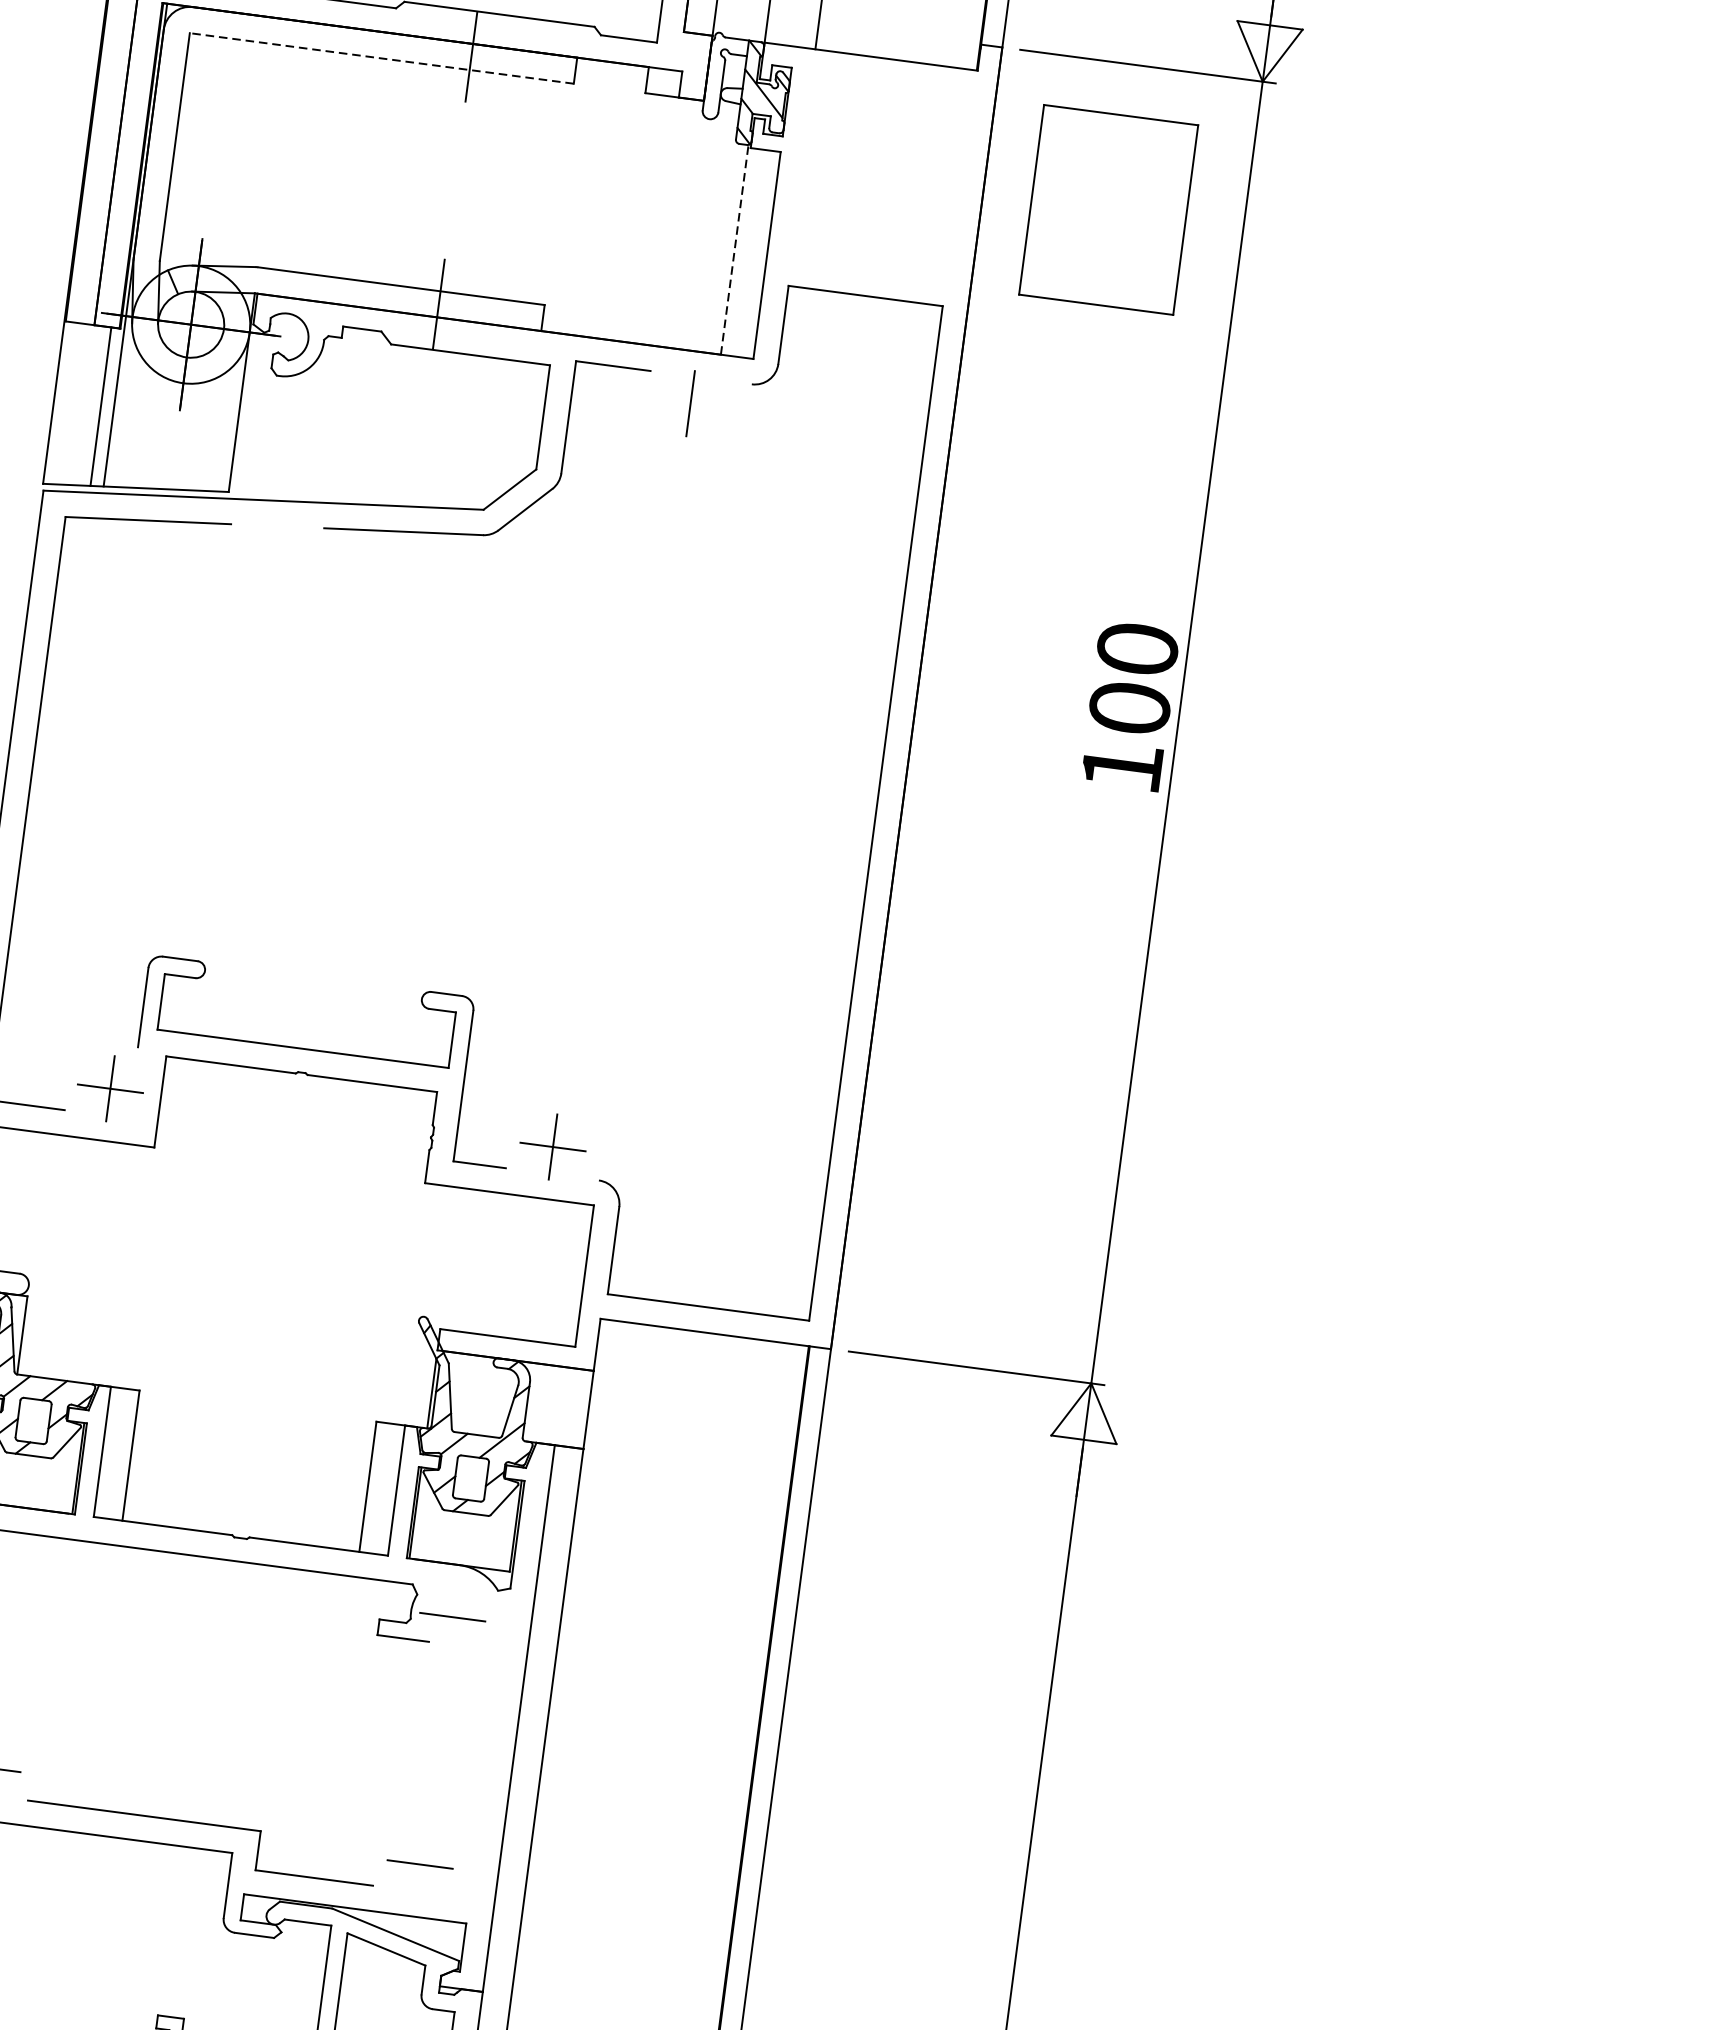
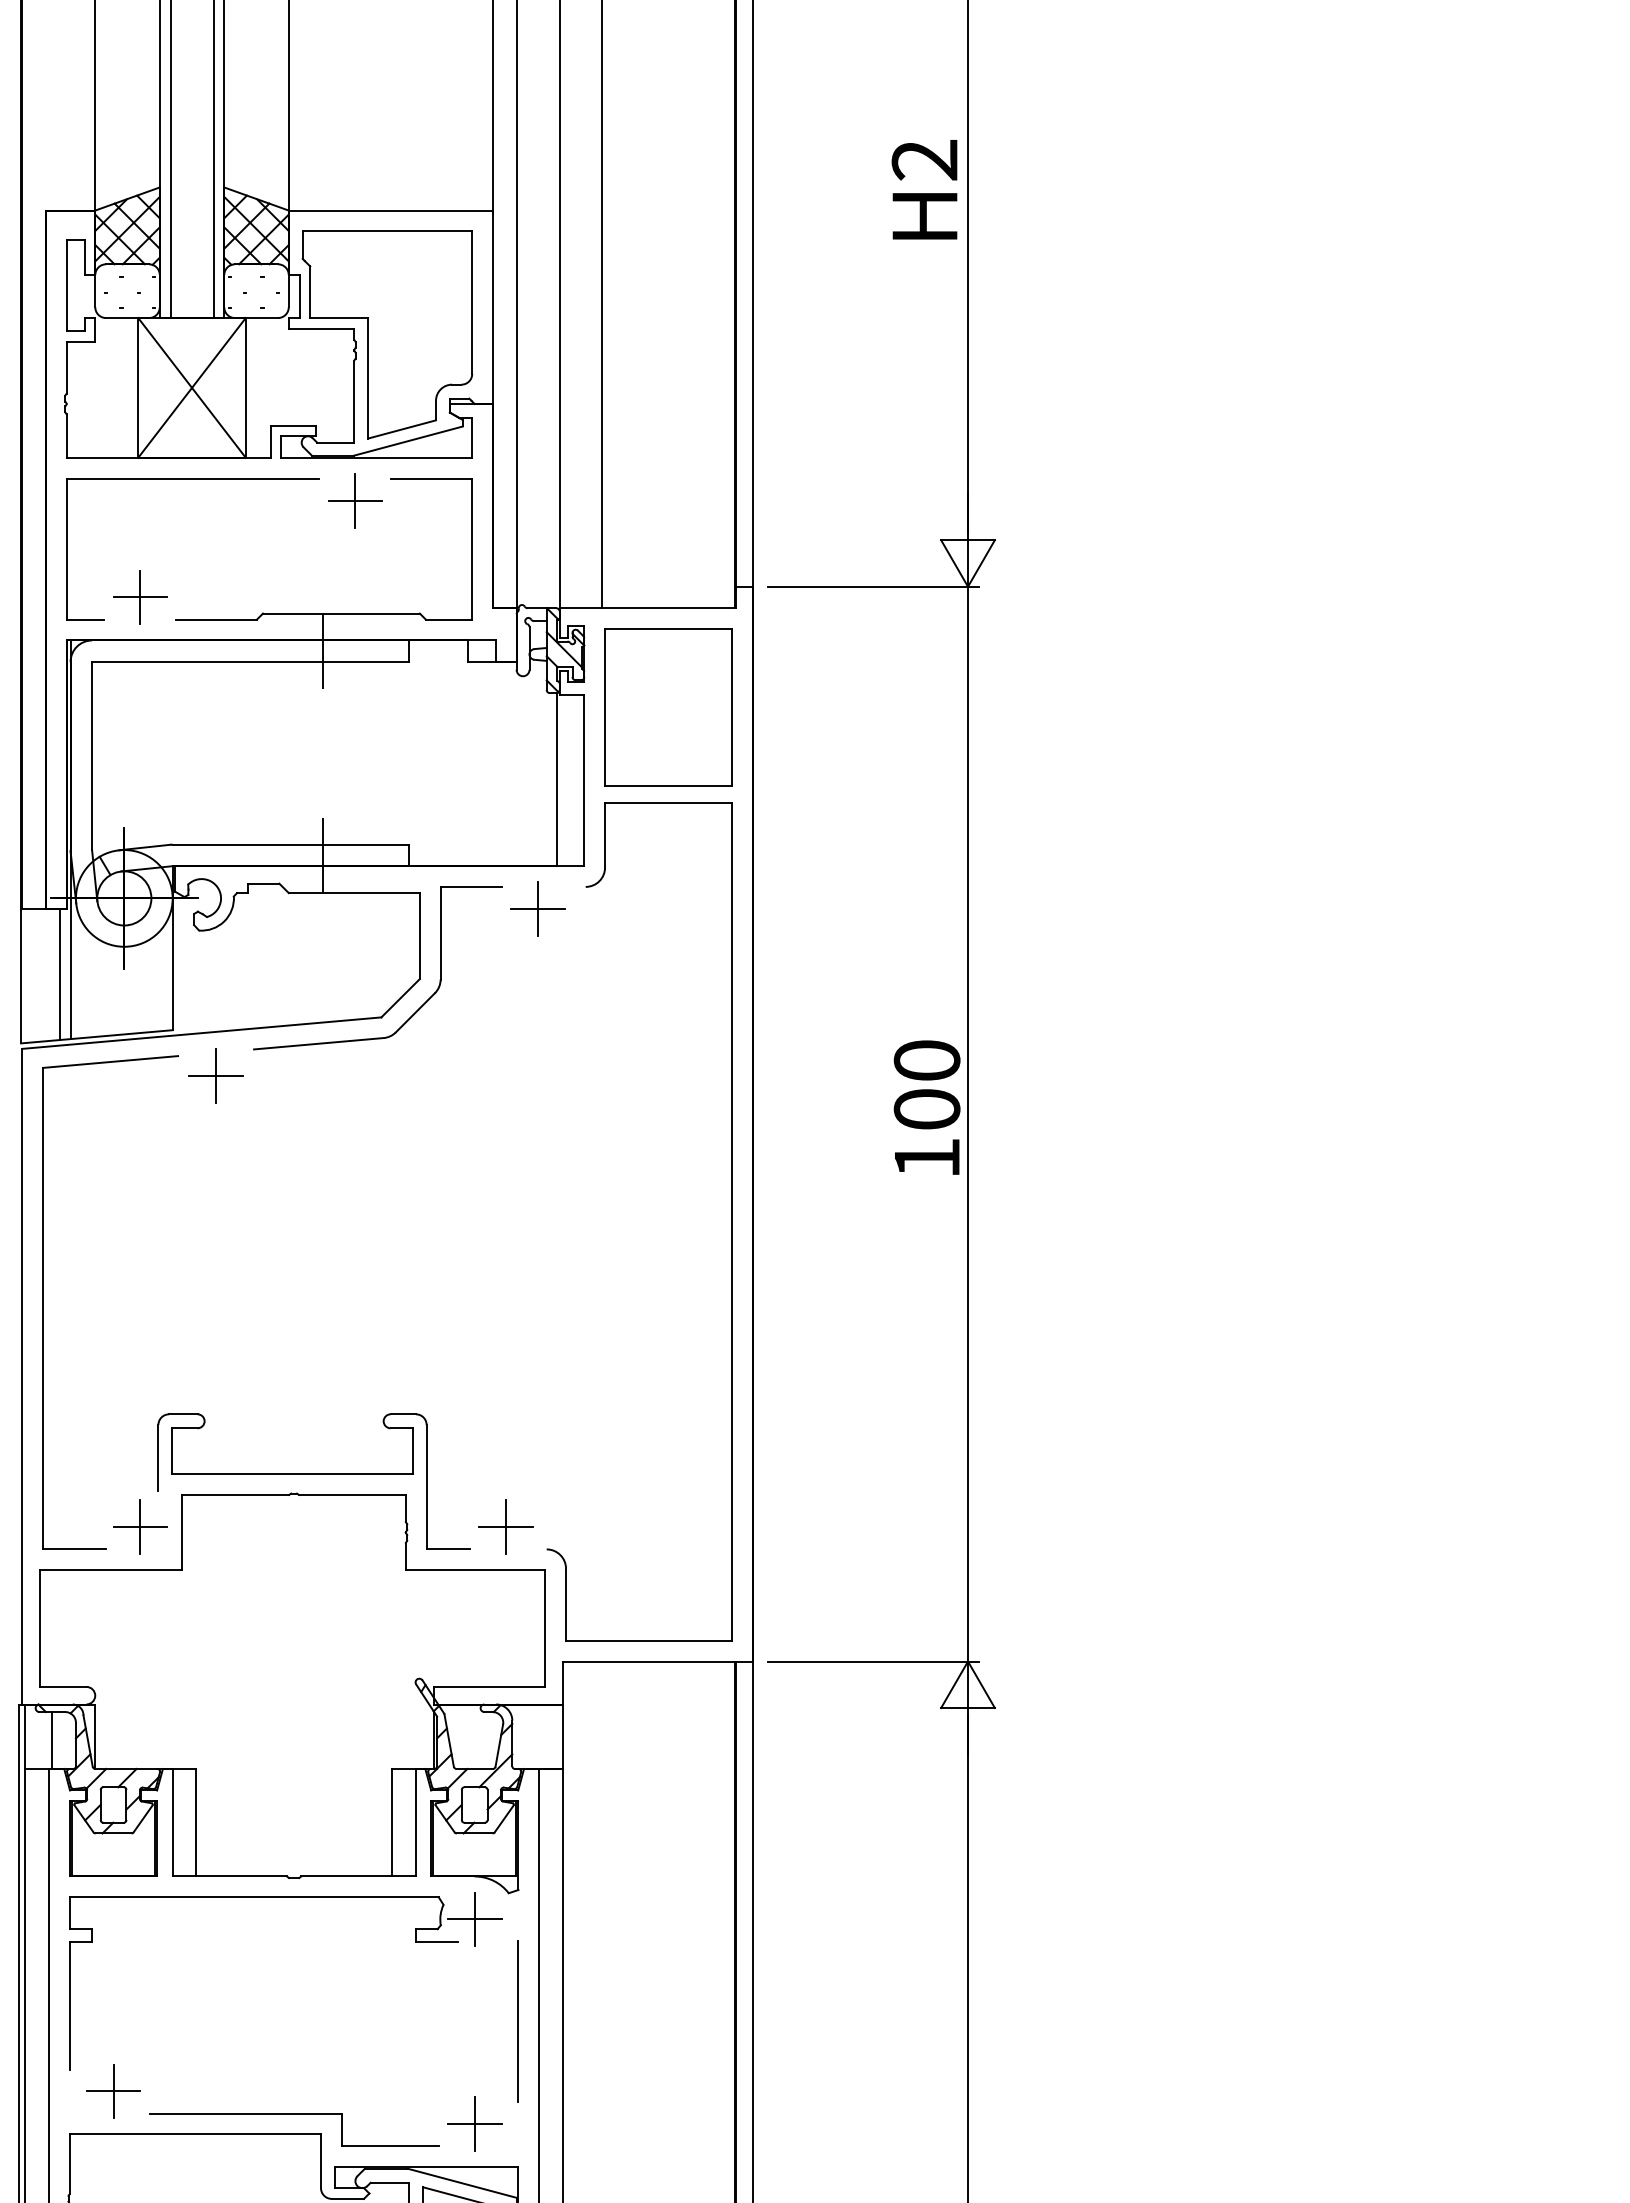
line: (381, 57) -> (250, 661), dashed -> solid
part: (1108, 210) -> (668, 707), moved
line: (734, 249) -> (557, 779), dashed -> solid
line: (689, 403) -> (537, 909), added
part: (273, 553) -> (215, 1075), added
line: (452, 1617) -> (474, 1919), added
line: (489, 1747) -> (518, 2021), added
line: (419, 1864) -> (474, 2123), added

